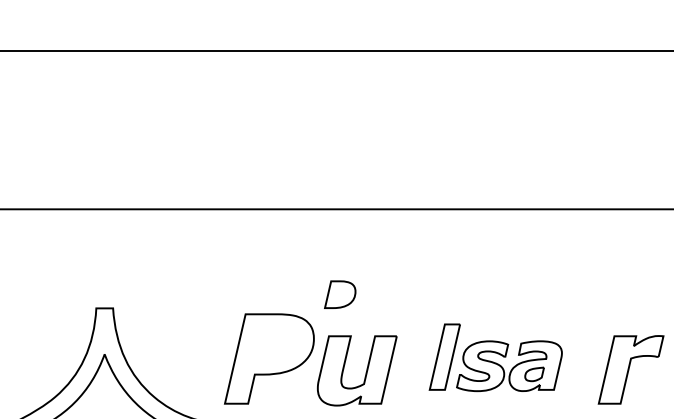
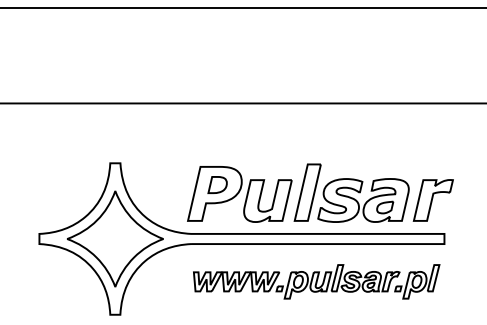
part: (339, 293) -> (217, 184), moved
part: (495, 356) -> (351, 192), size x1.43

